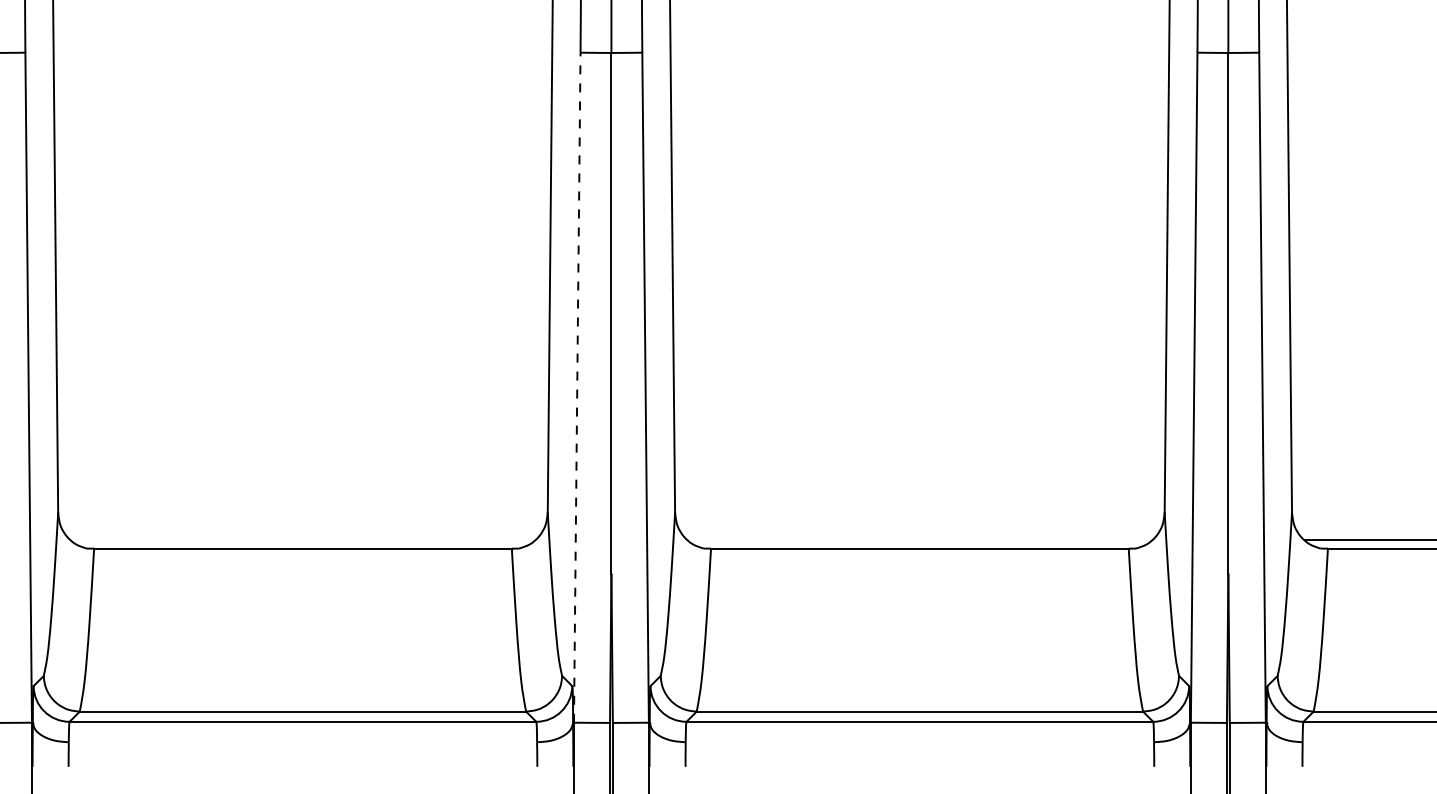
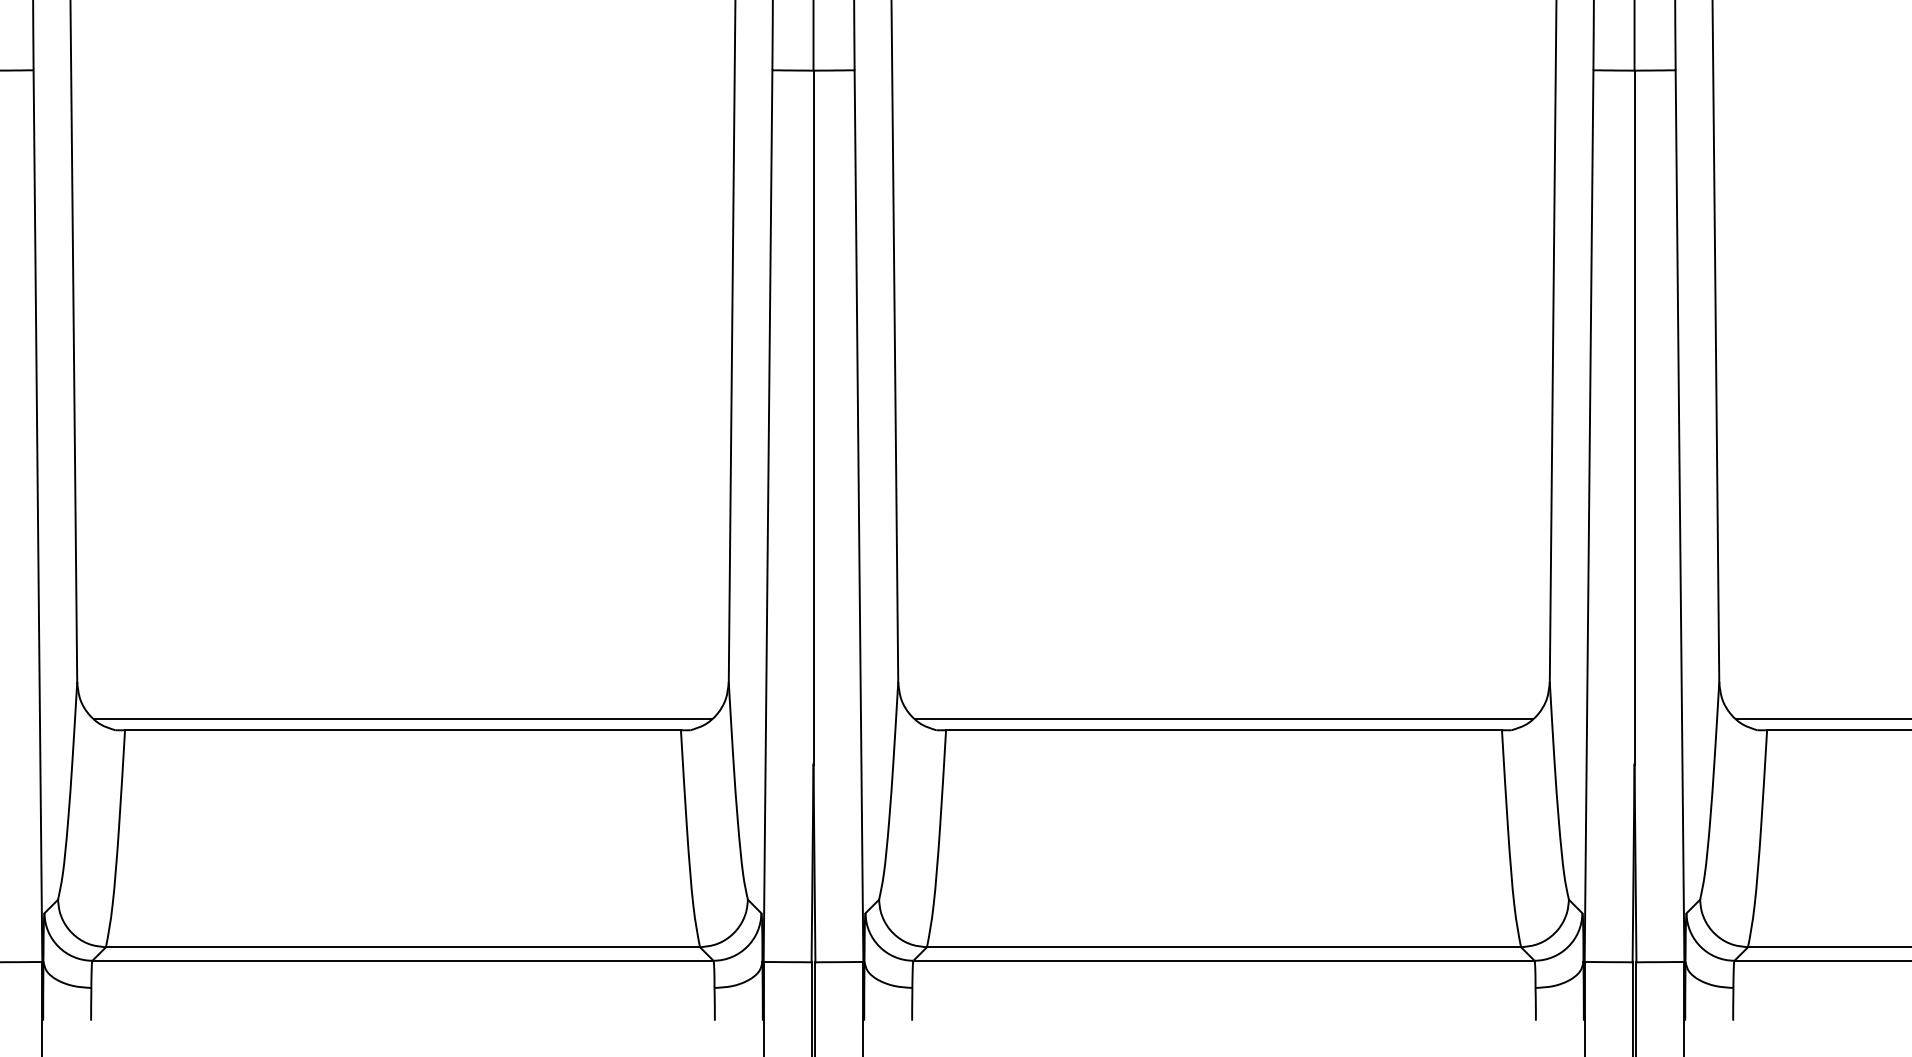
line: (577, 387) -> (768, 516), dashed -> solid
line: (302, 539) -> (402, 718), added
line: (919, 539) -> (1223, 718), added

